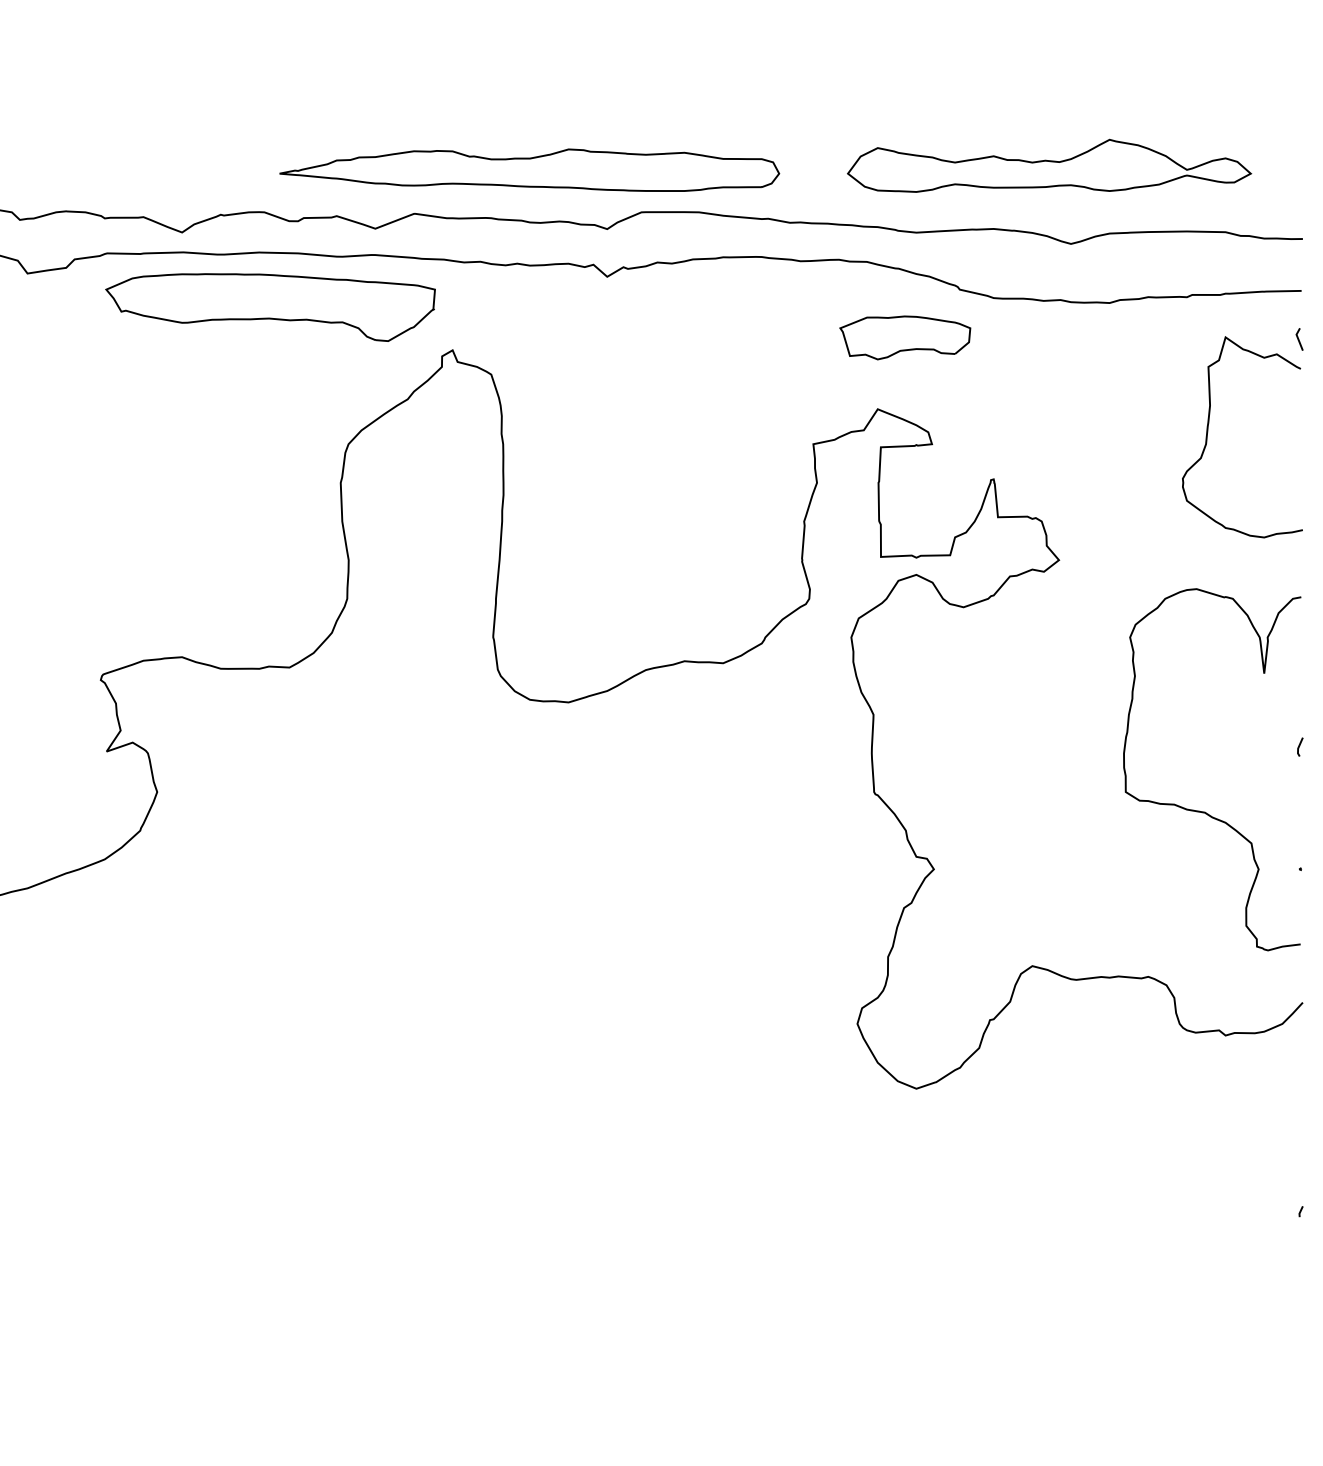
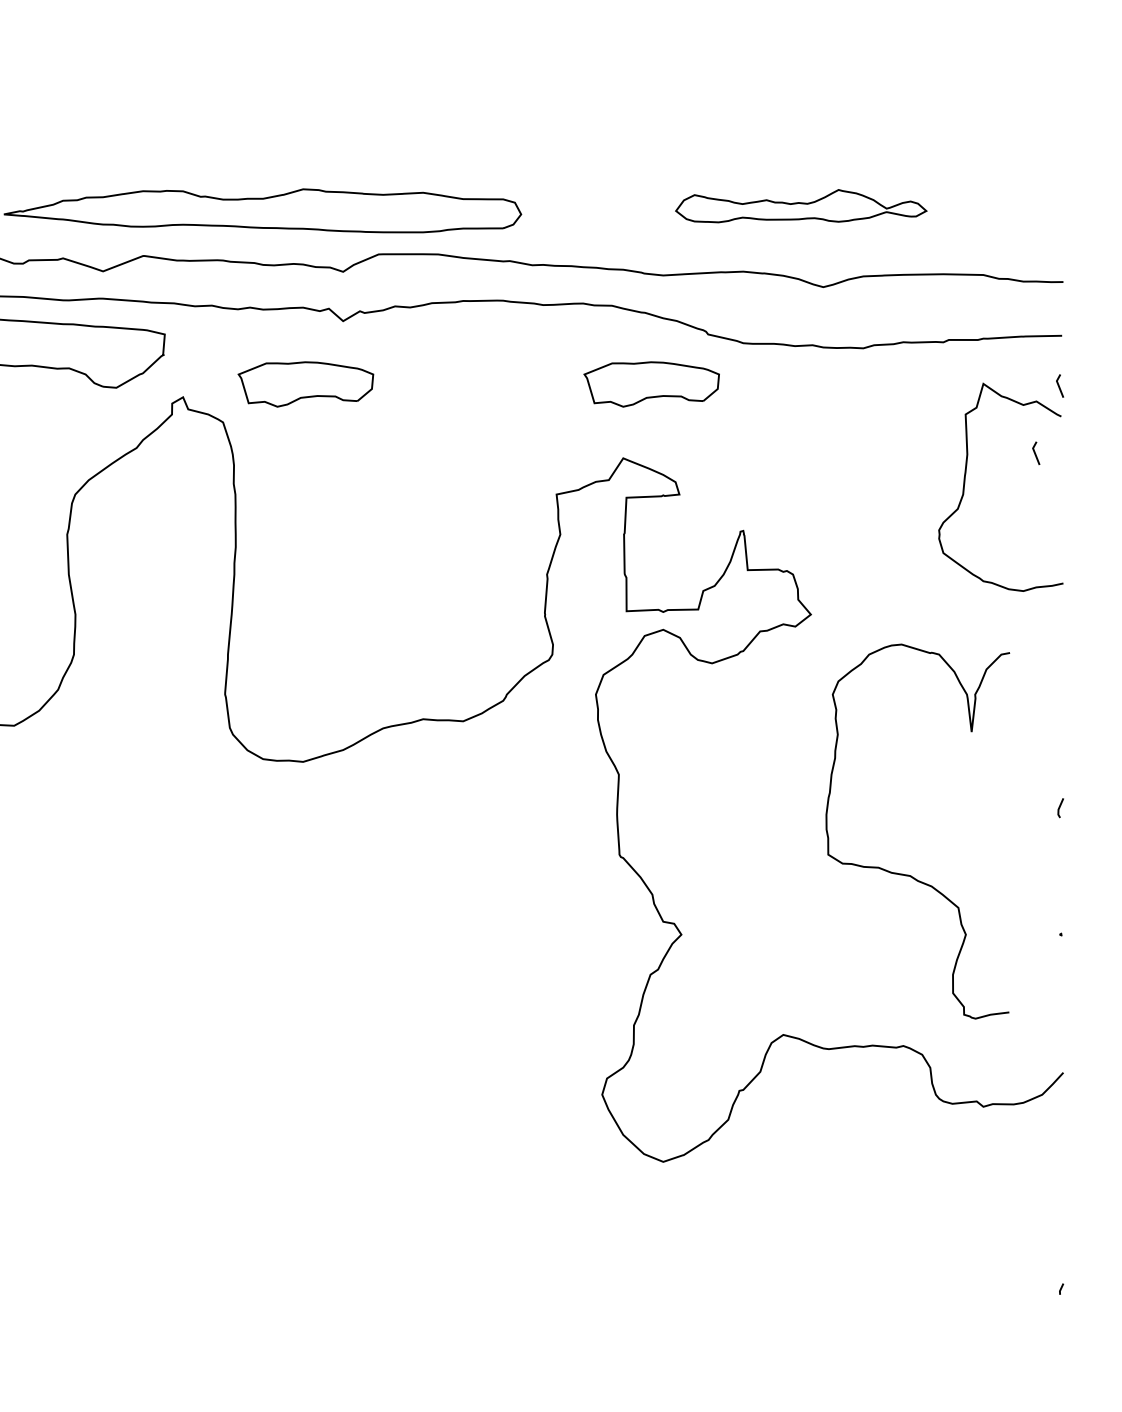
part: (1049, 165) -> (801, 205), size x0.6
part: (571, 337) -> (306, 384), added
line: (1276, 404) -> (1036, 453), added
curve: (1205, 811) -> (910, 874), moved

